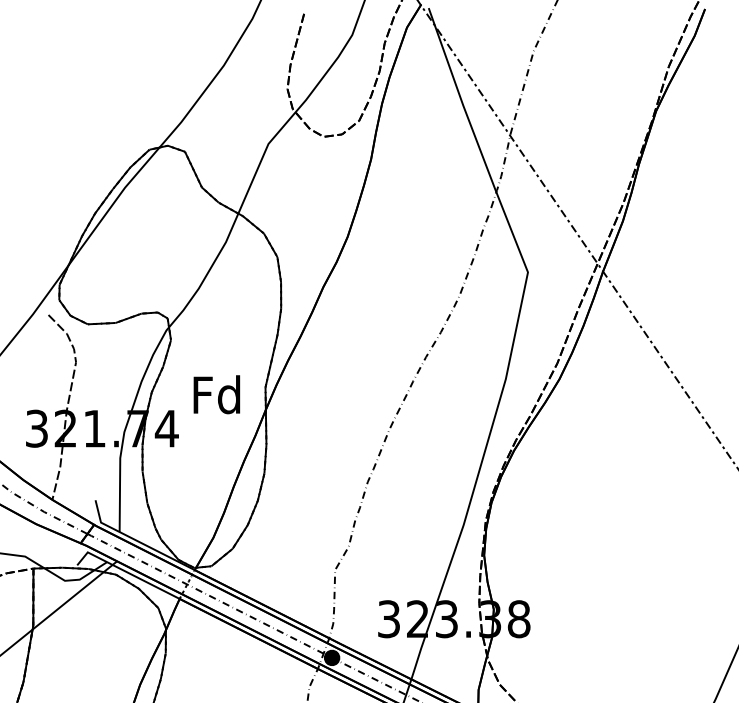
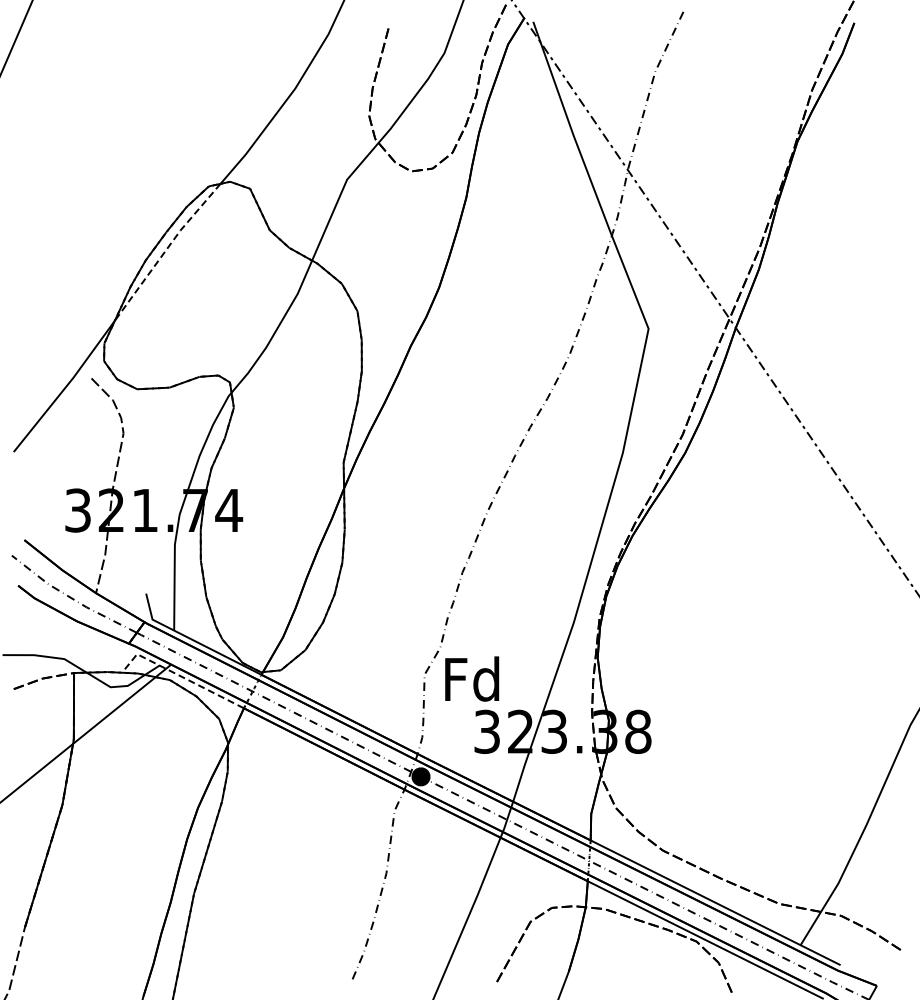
line: (112, 204) -> (165, 250), solid -> dashed
text: (217, 394) -> (472, 678), moved
line: (125, 571) -> (181, 676), solid -> dashed

